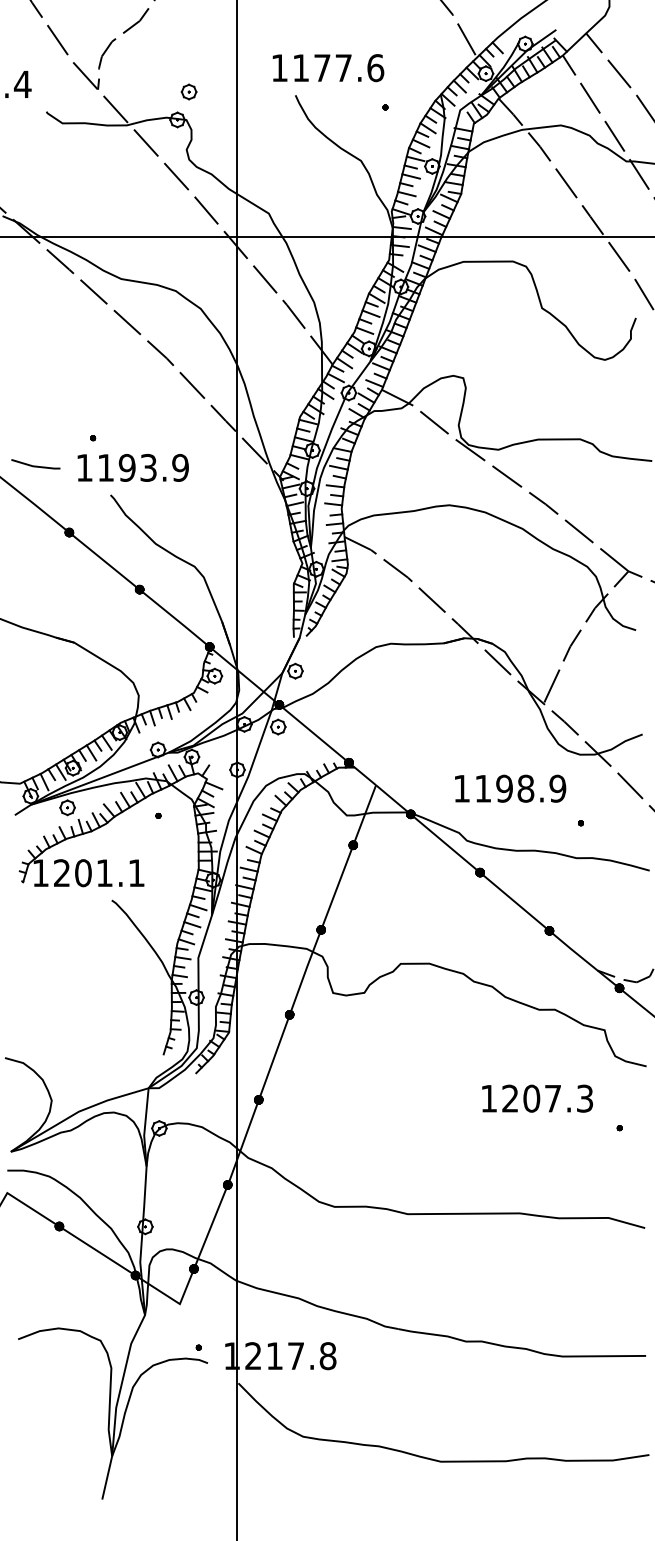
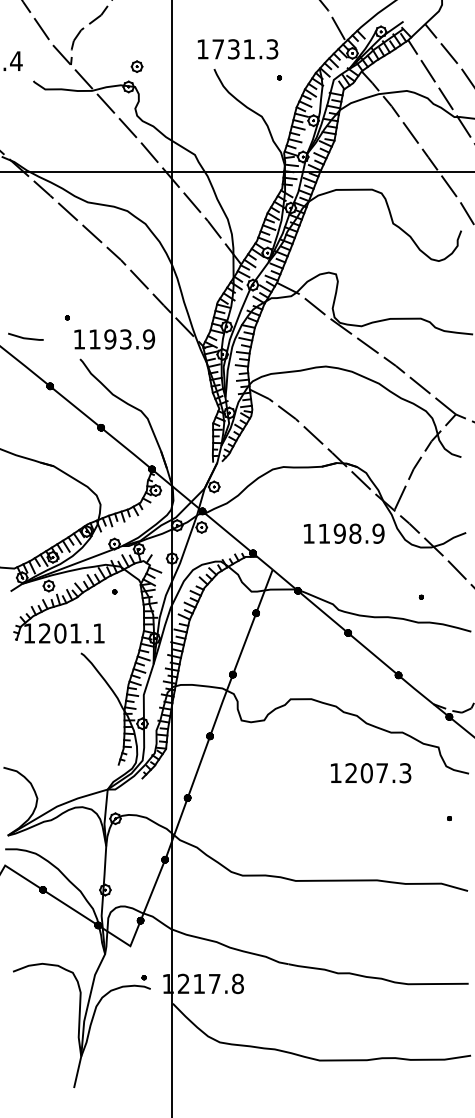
text: (338, 68) -> (245, 49), 1177.6 -> 1731.3
text: (132, 467) -> (114, 339), moved
text: (510, 788) -> (344, 533), moved
text: (537, 1098) -> (371, 773), moved

